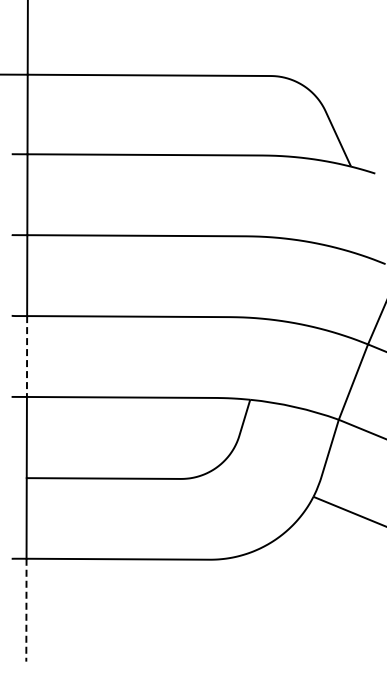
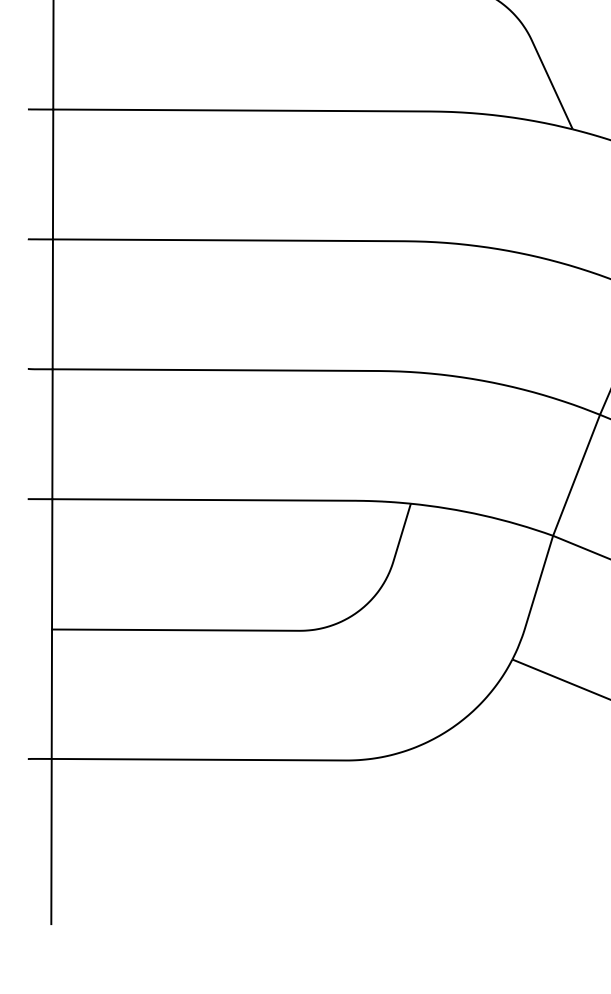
line: (27, 357) -> (53, 435), dashed -> solid
line: (26, 610) -> (51, 842), dashed -> solid

